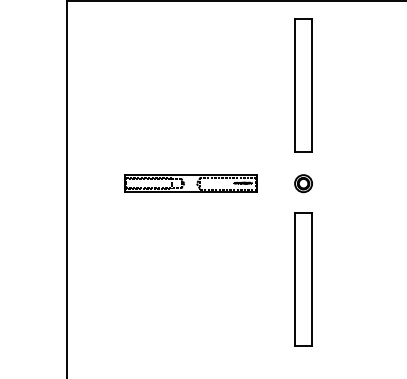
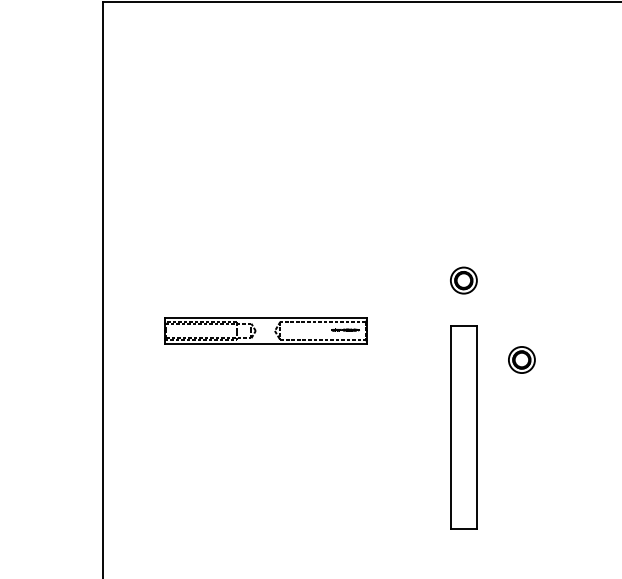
part: (303, 85) -> (463, 130), removed
part: (190, 183) -> (265, 330), moved
part: (341, 235) -> (521, 359), added

